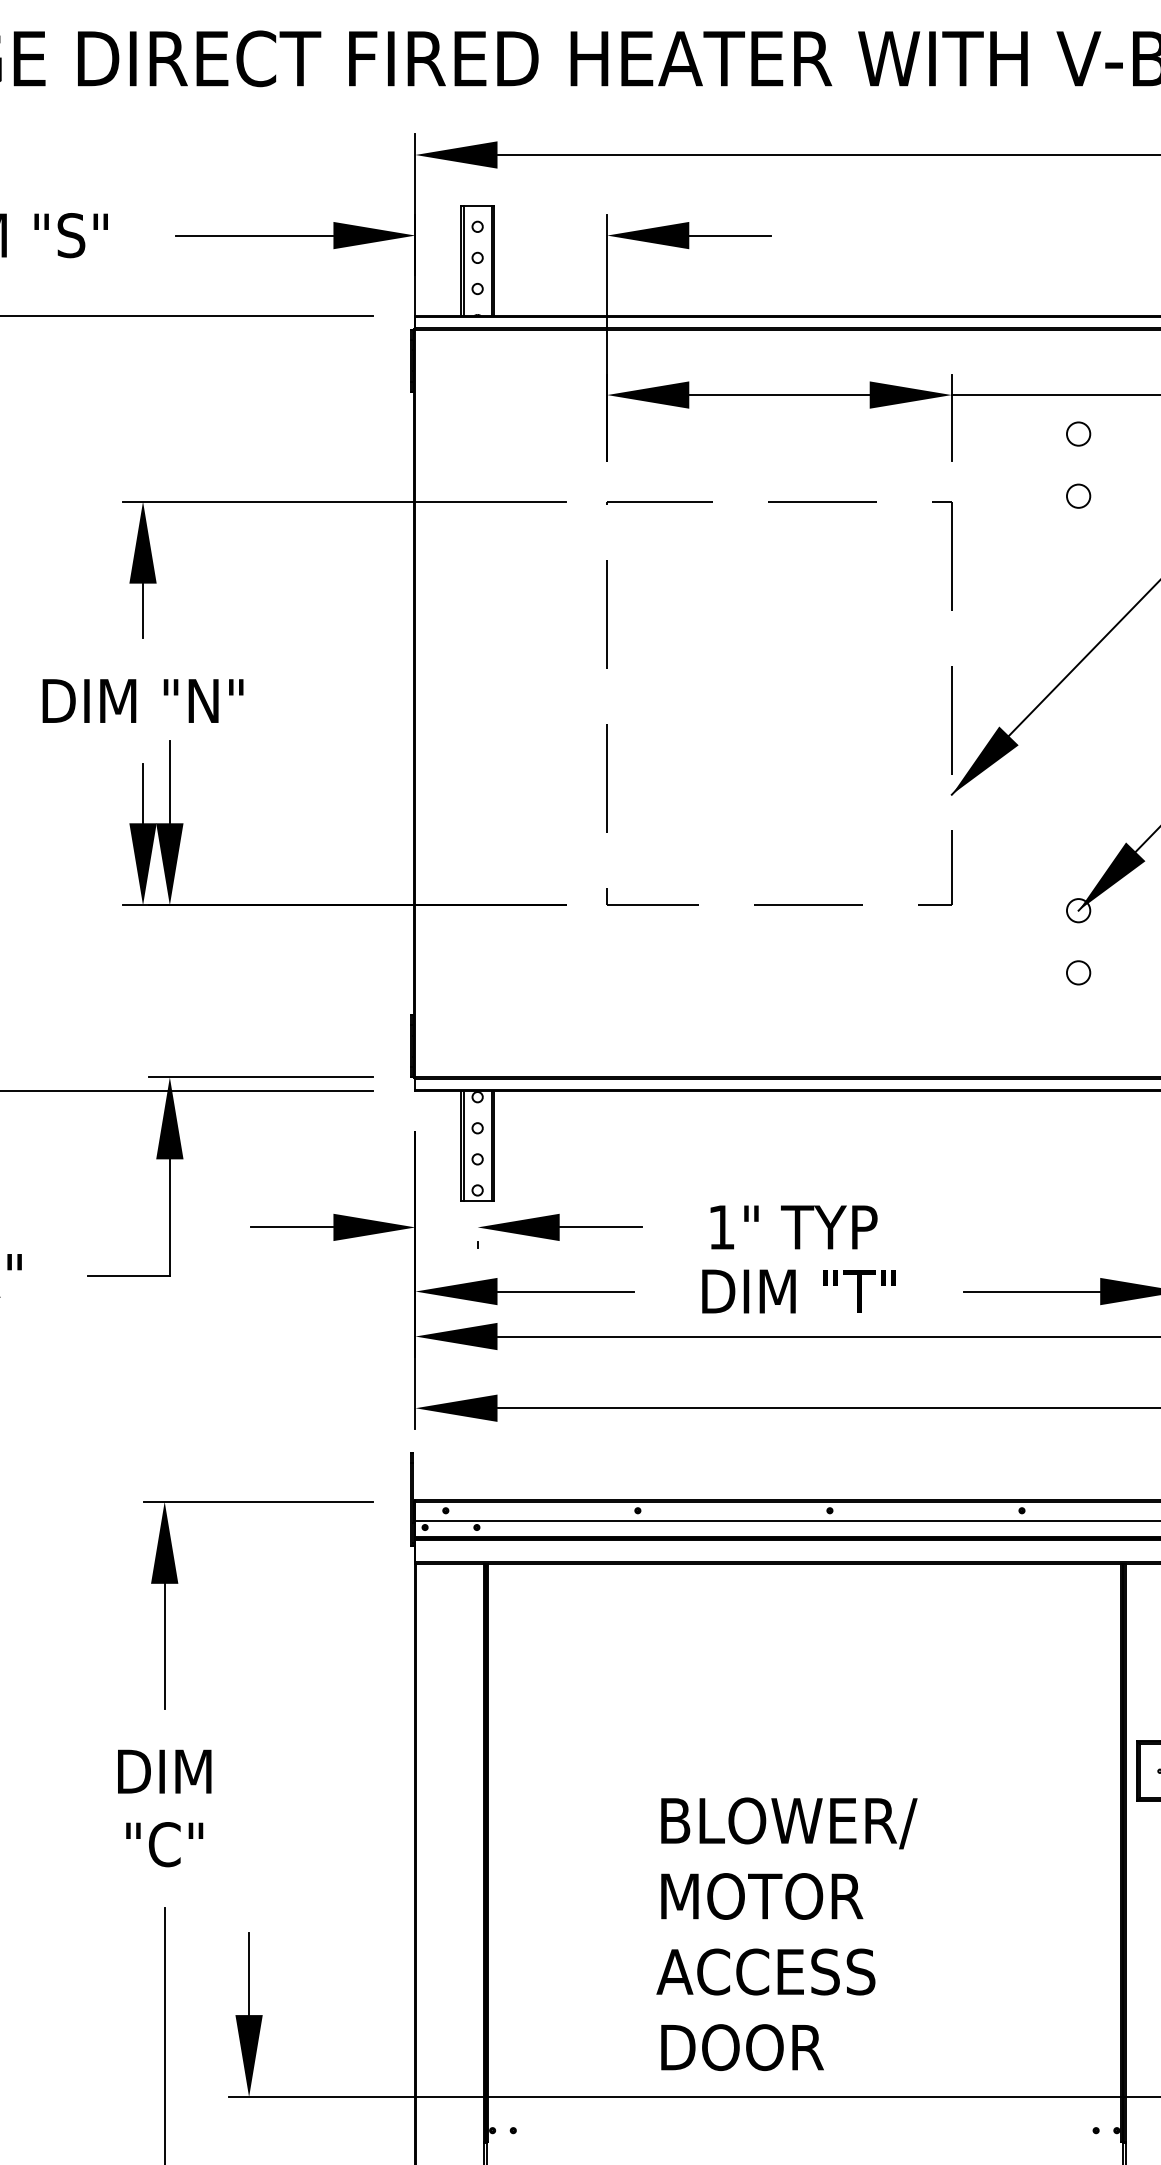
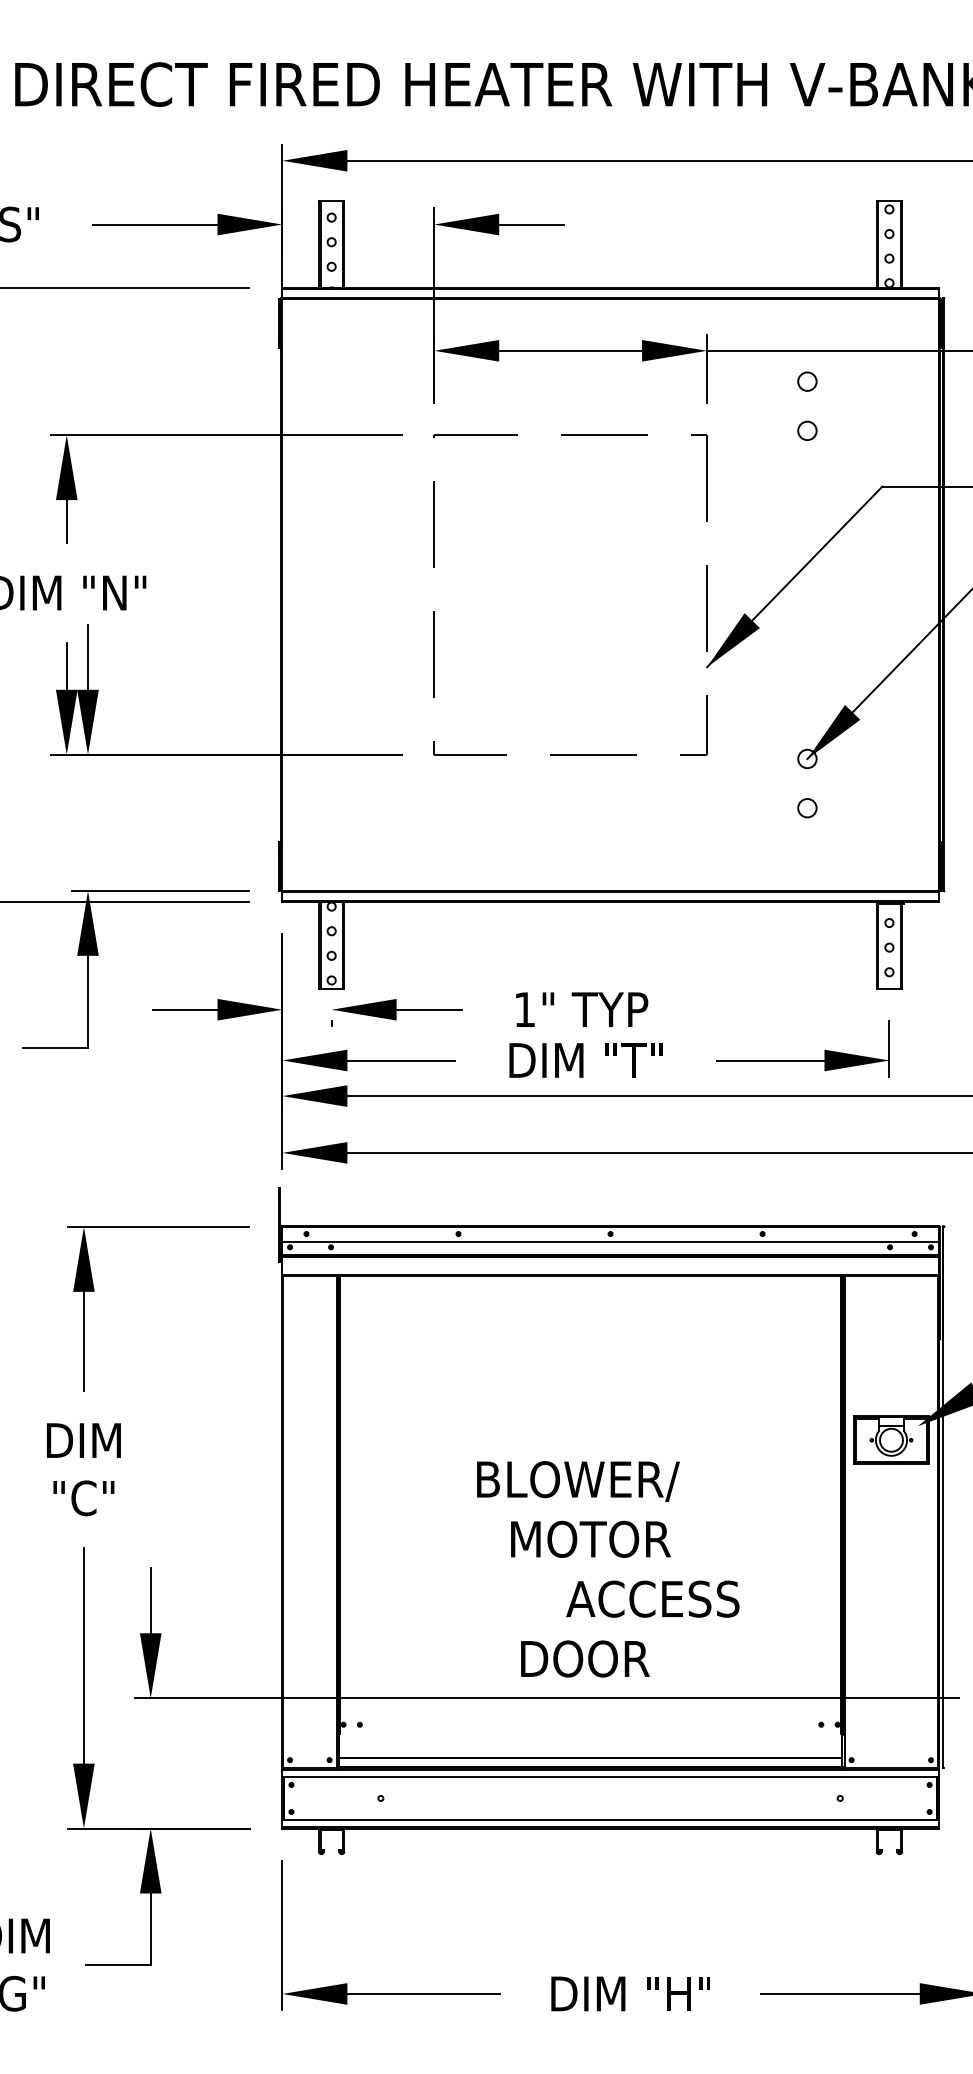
text: (761, 1895) -> (590, 1538), moved
text: (765, 1971) -> (652, 1598), moved
text: (742, 2046) -> (585, 1658), moved

